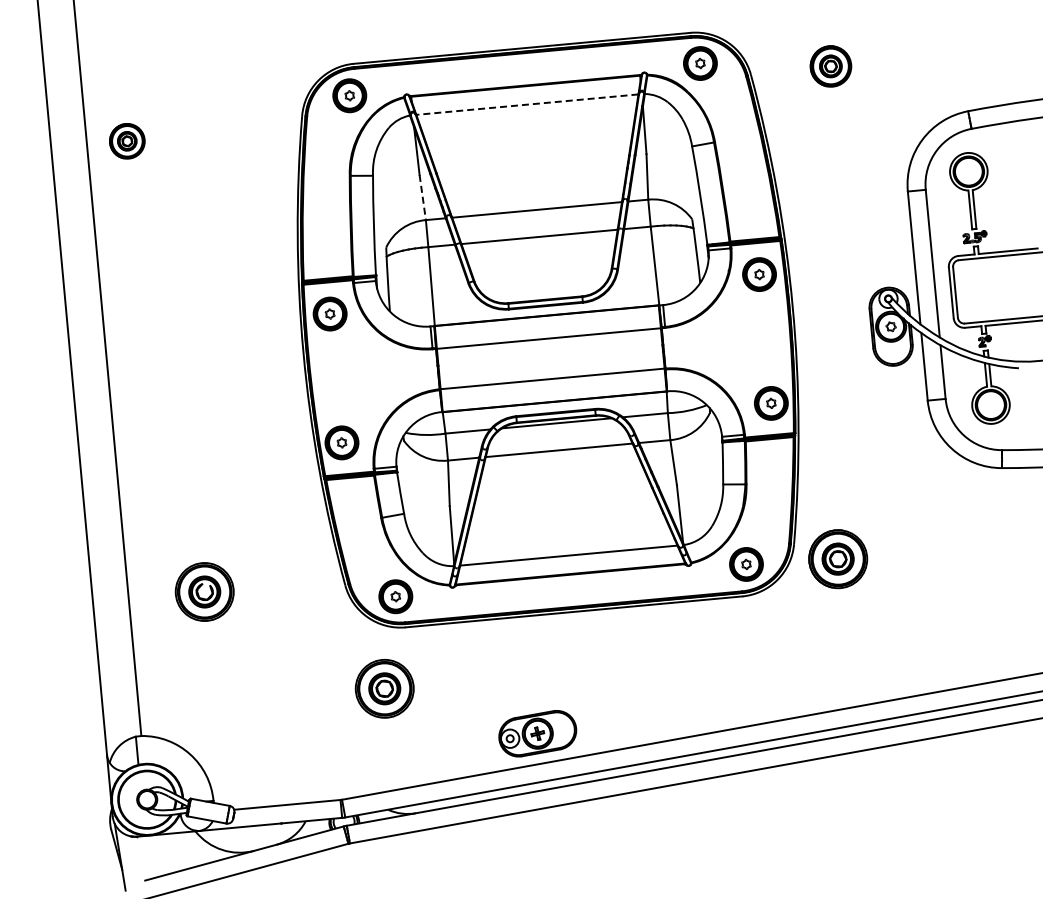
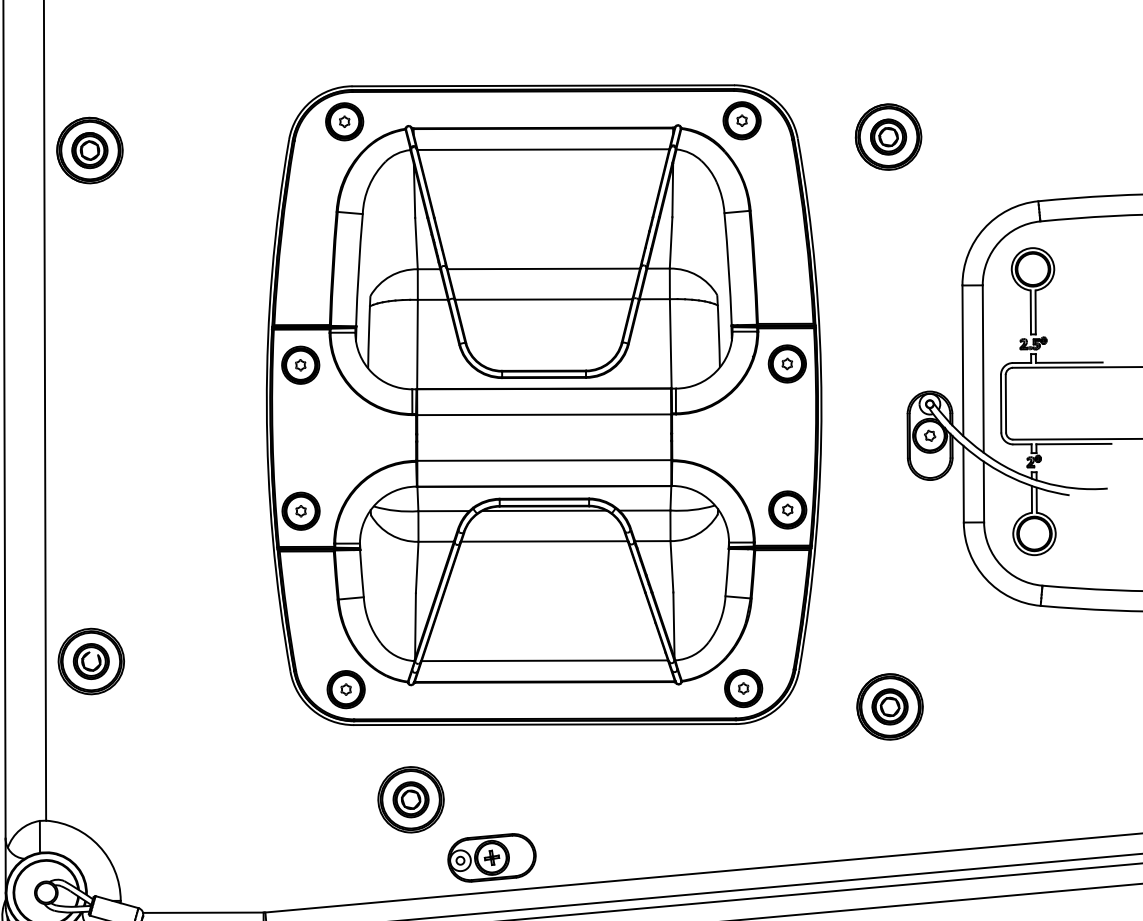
part: (830, 66) -> (888, 137), size x1.43
line: (527, 104) -> (543, 149), dashed -> solid
part: (127, 141) -> (90, 150), size x1.67
line: (422, 197) -> (416, 243), dashed -> solid
part: (838, 559) -> (890, 707), moved
part: (204, 591) -> (91, 660), moved
part: (384, 688) -> (410, 799), moved

